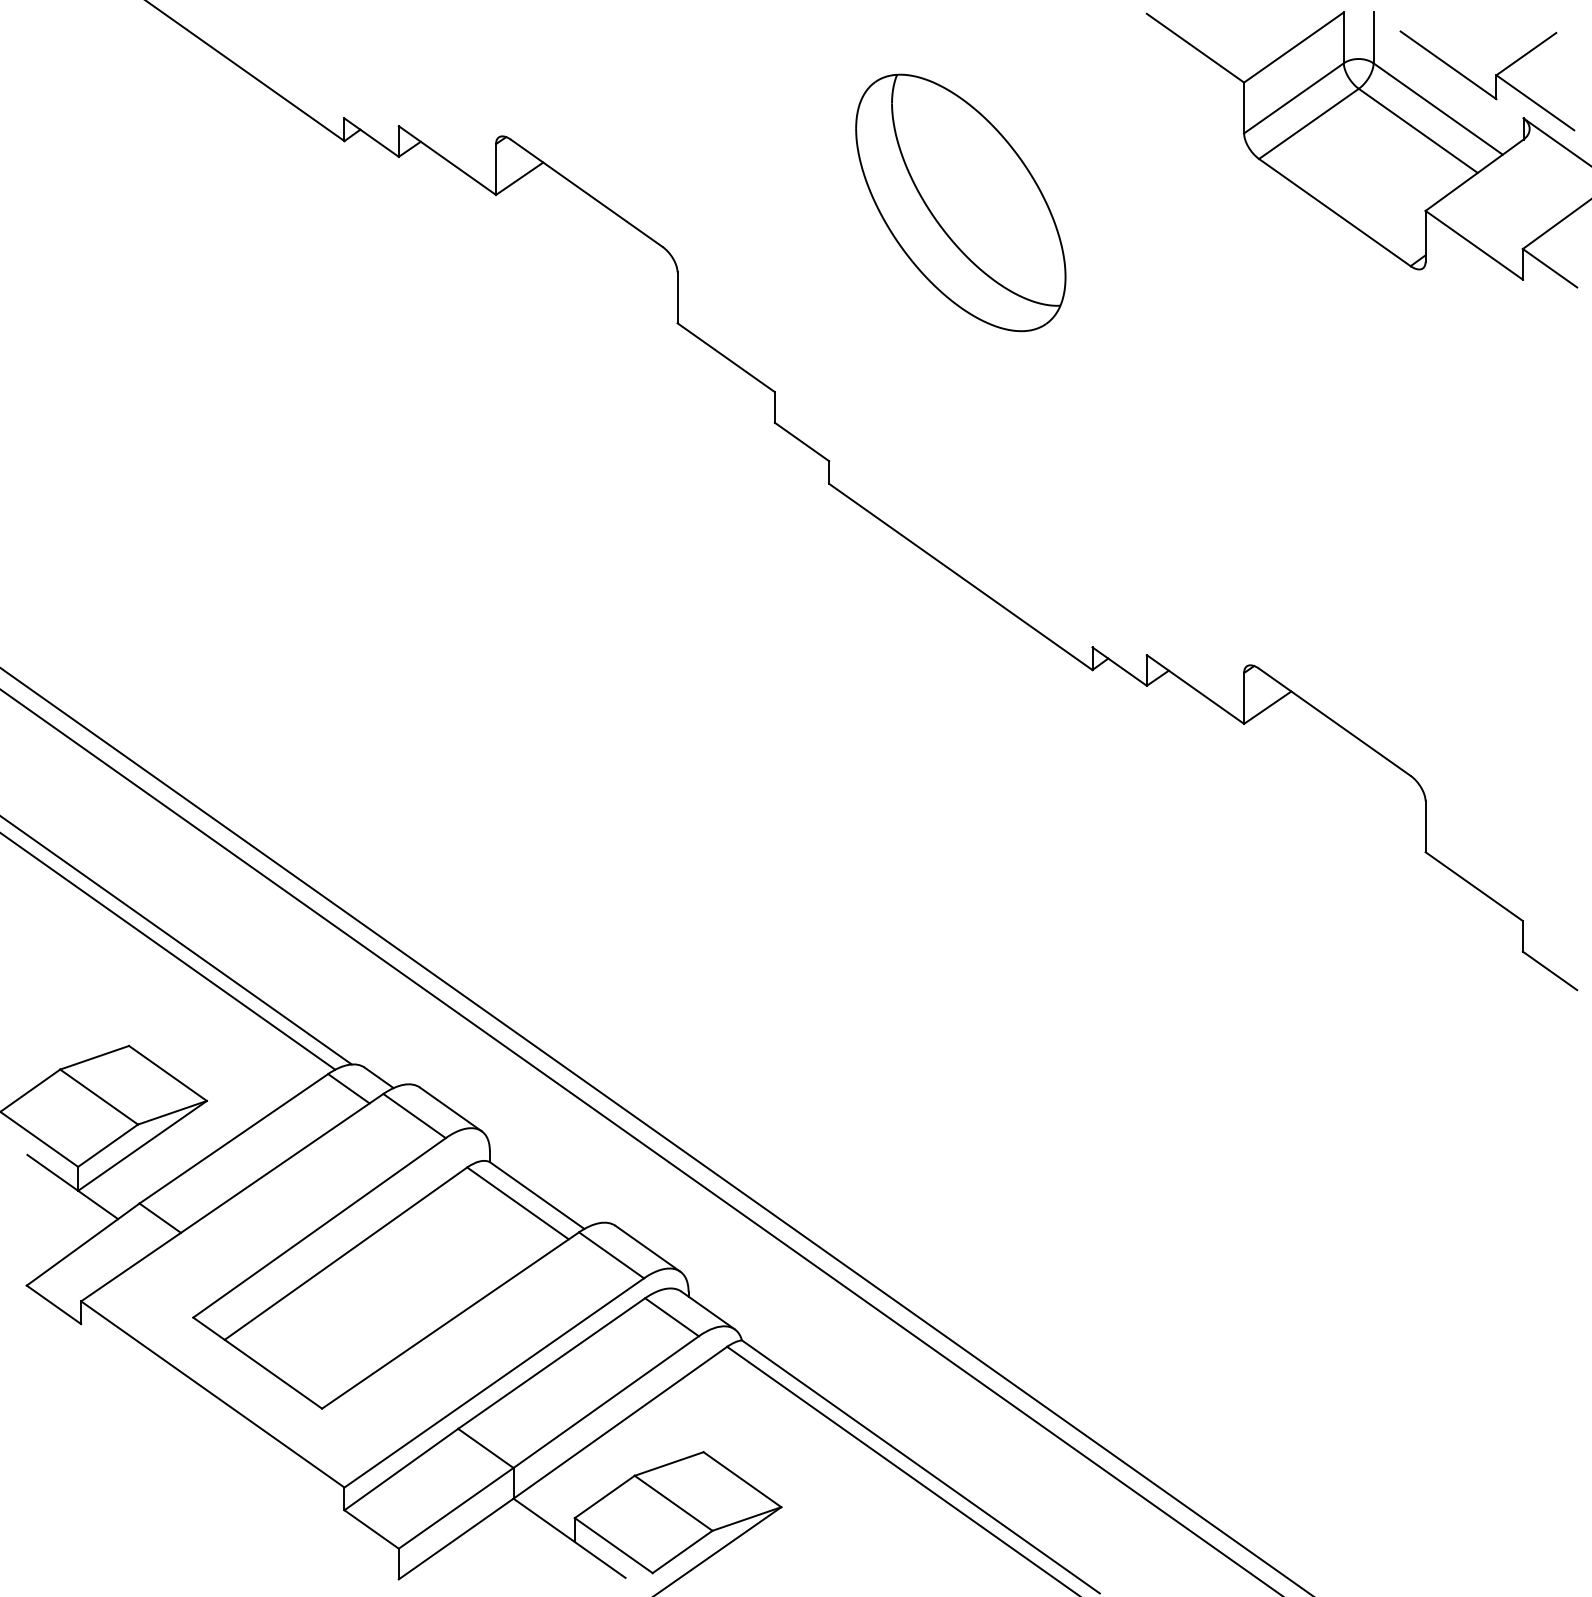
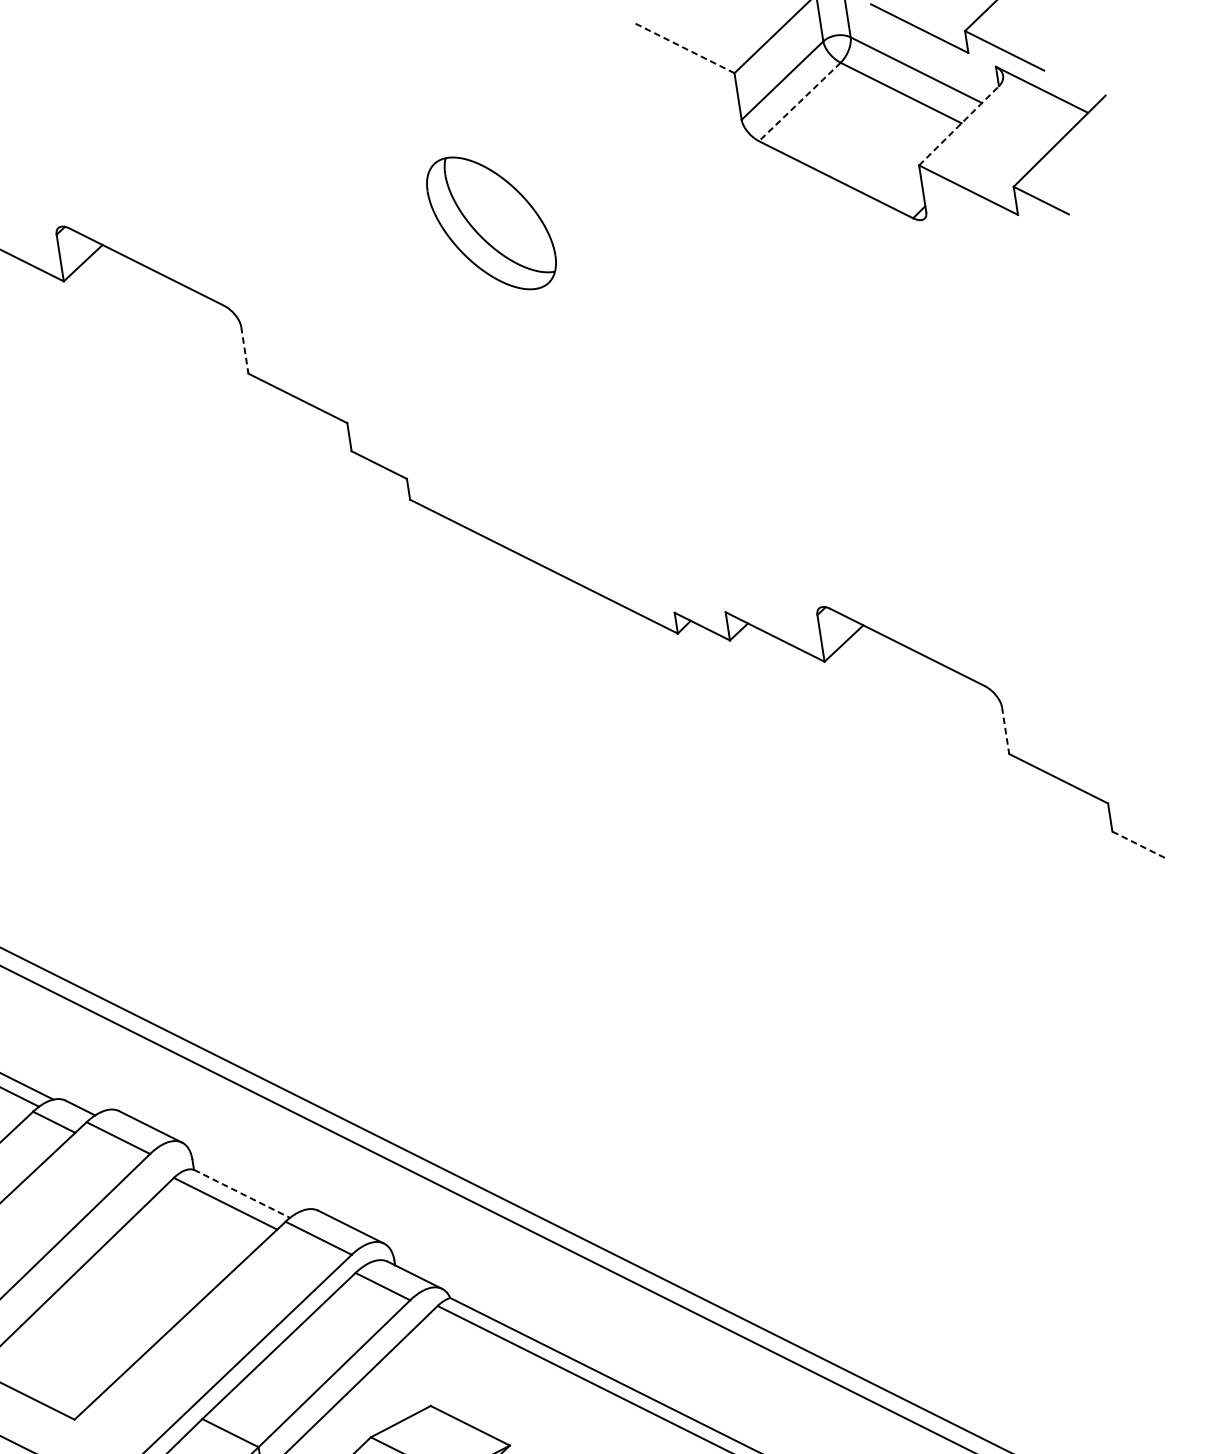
line: (1195, 48) -> (685, 48), solid -> dashed
line: (1308, 123) -> (799, 101), solid -> dashed
line: (1474, 175) -> (959, 126), solid -> dashed
part: (960, 202) -> (491, 223), size x0.6
line: (677, 298) -> (244, 350), solid -> dashed
line: (1425, 827) -> (1005, 731), solid -> dashed
line: (1550, 971) -> (1140, 845), solid -> dashed
line: (537, 1195) -> (242, 1193), solid -> dashed

